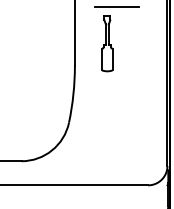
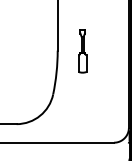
line: (116, 7) -> (89, 5), removed
part: (107, 43) -> (82, 51), moved

